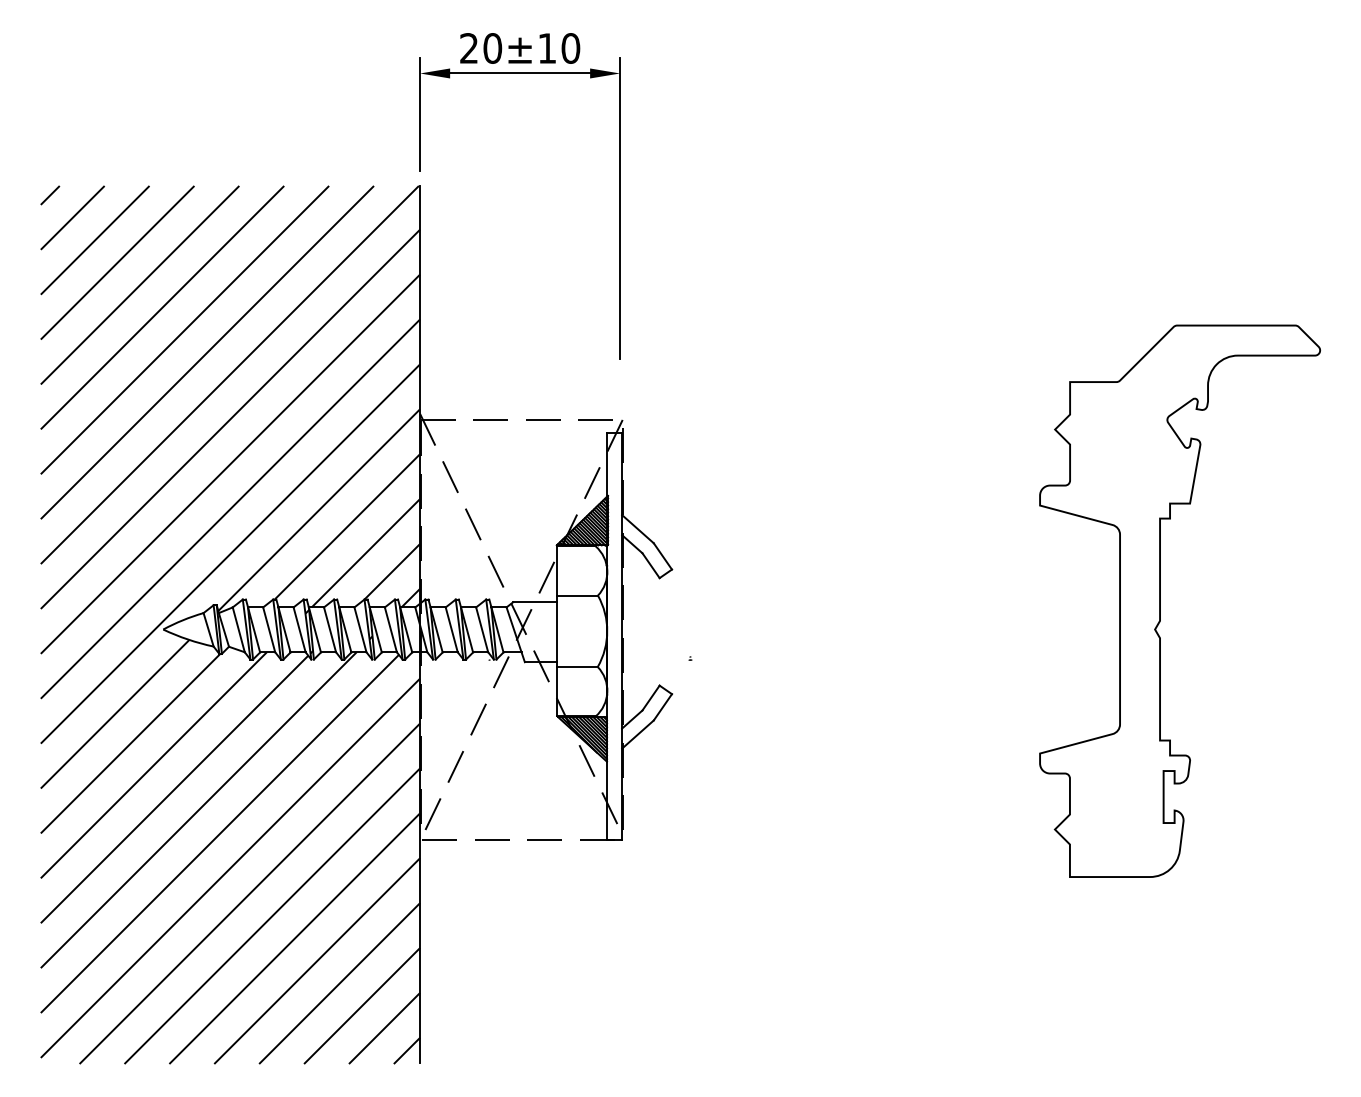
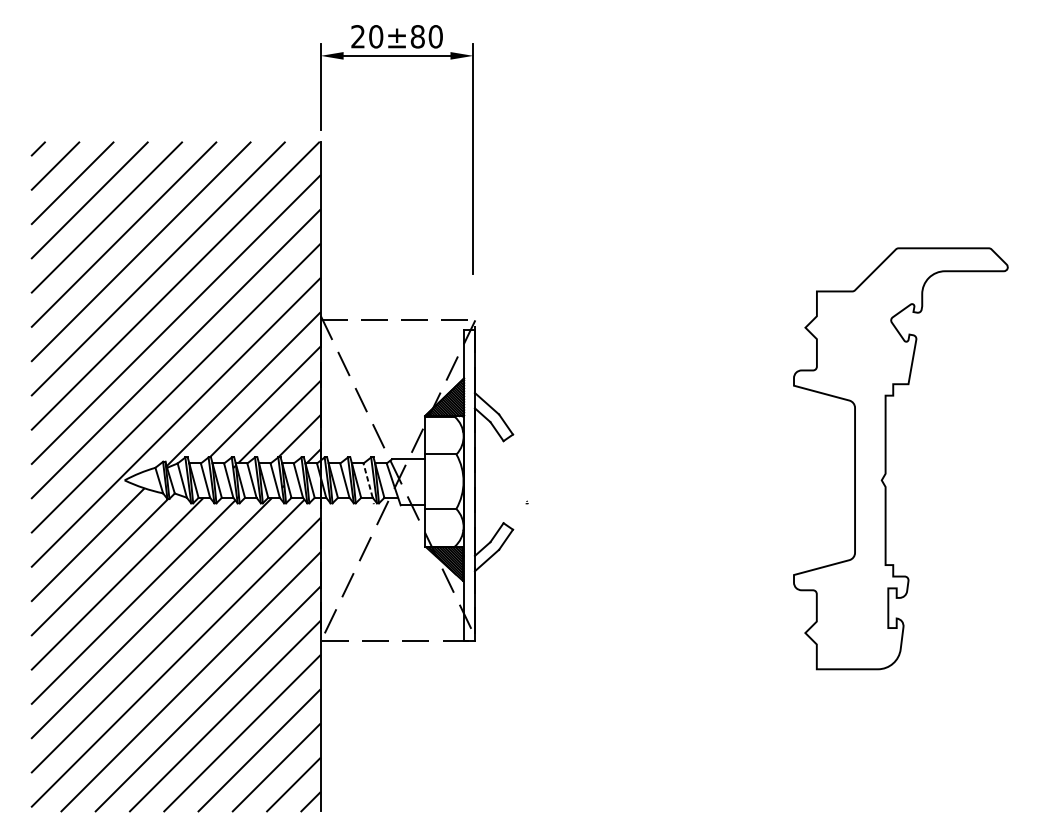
text: (547, 48) -> (417, 36), 20±10 -> 20±80
line: (482, 629) -> (368, 480), solid -> dashed

